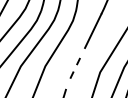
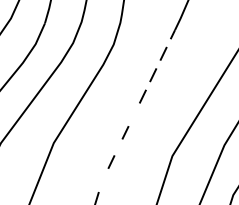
line: (93, 31) -> (157, 67), solid -> dashed

